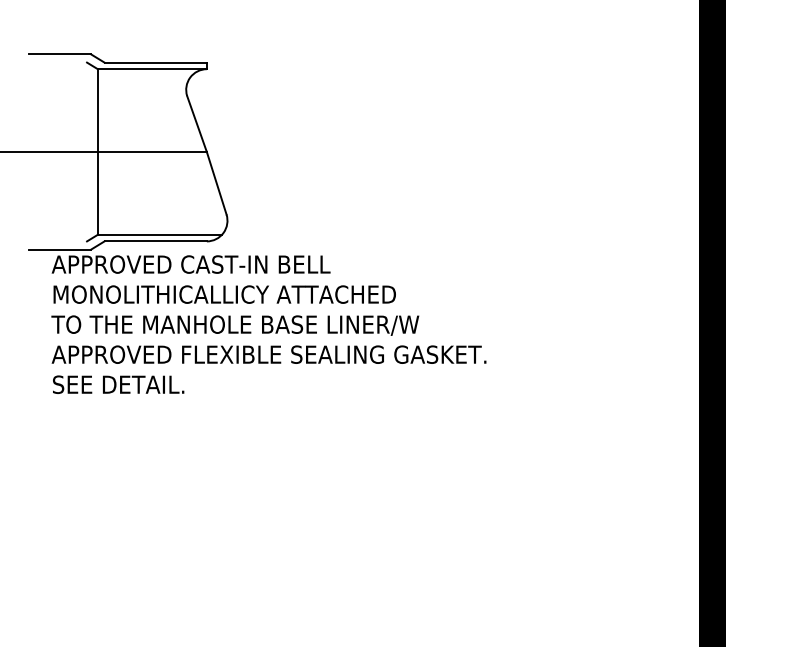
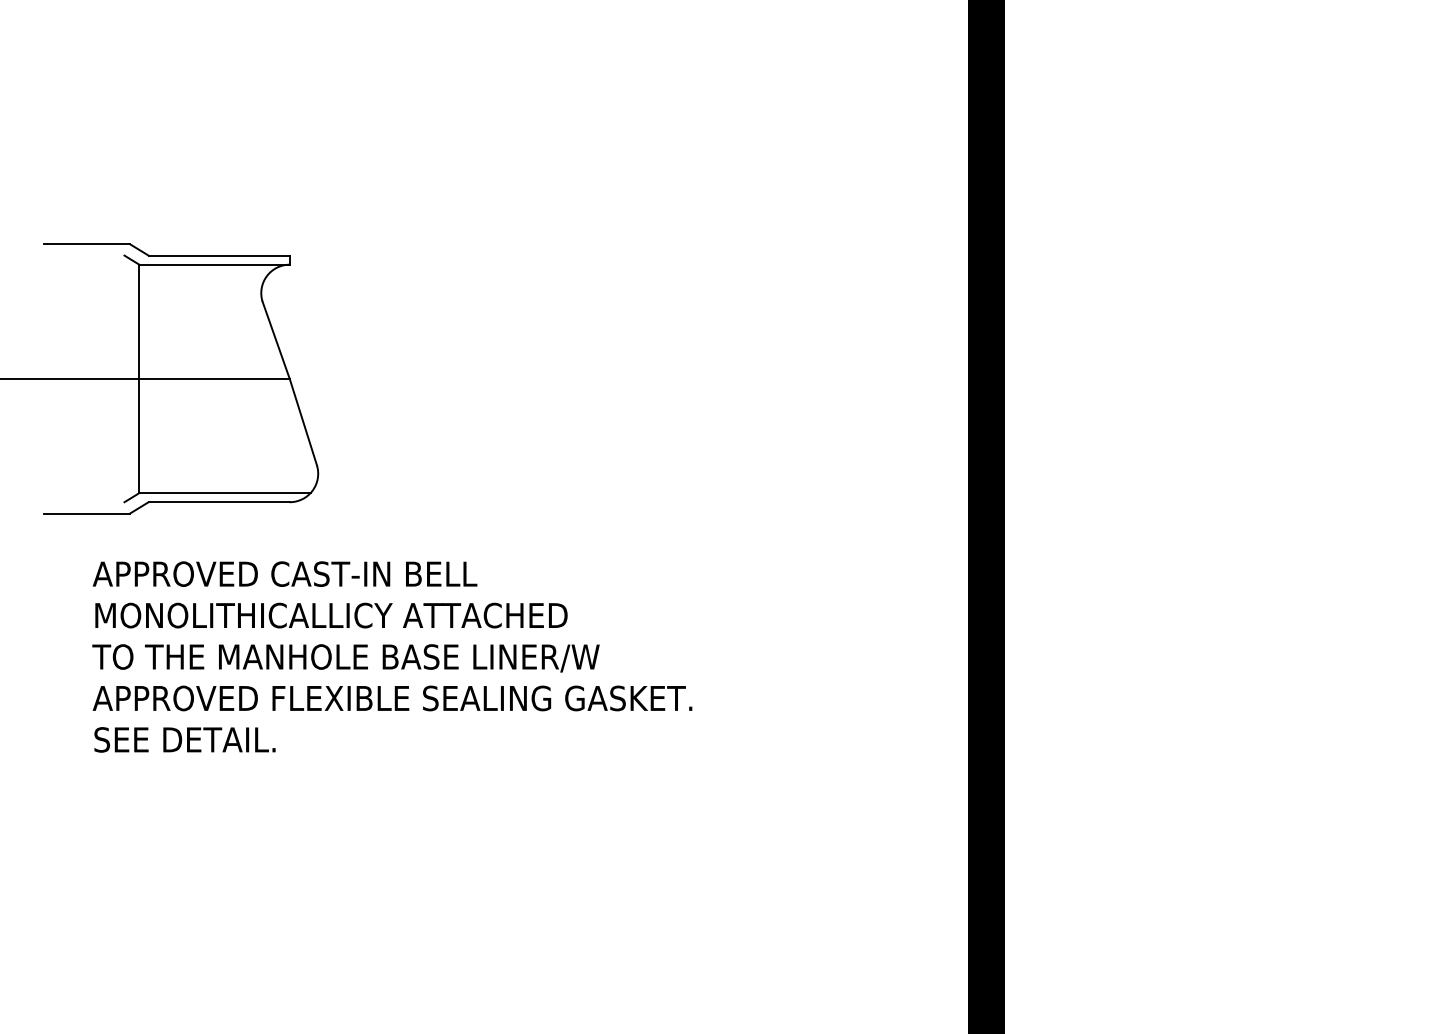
text: (269, 324) -> (392, 656), moved

